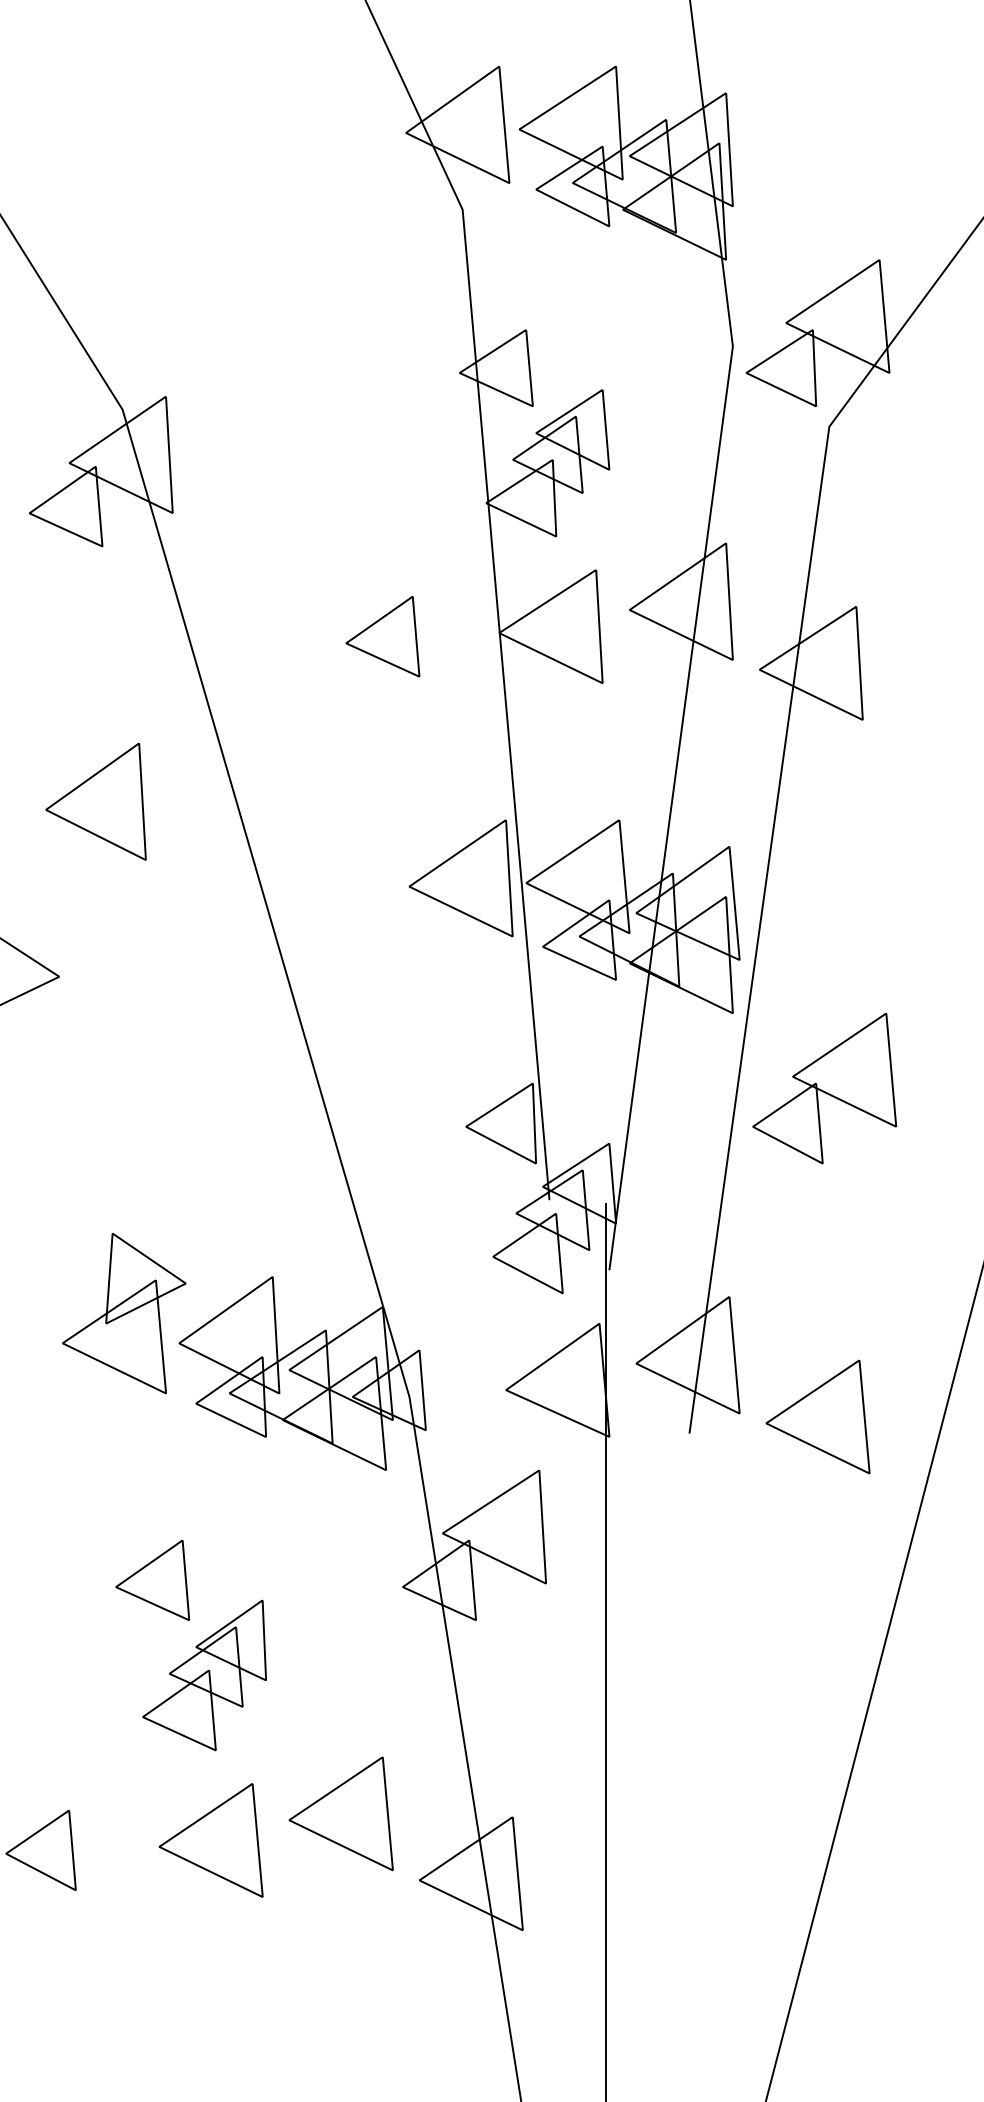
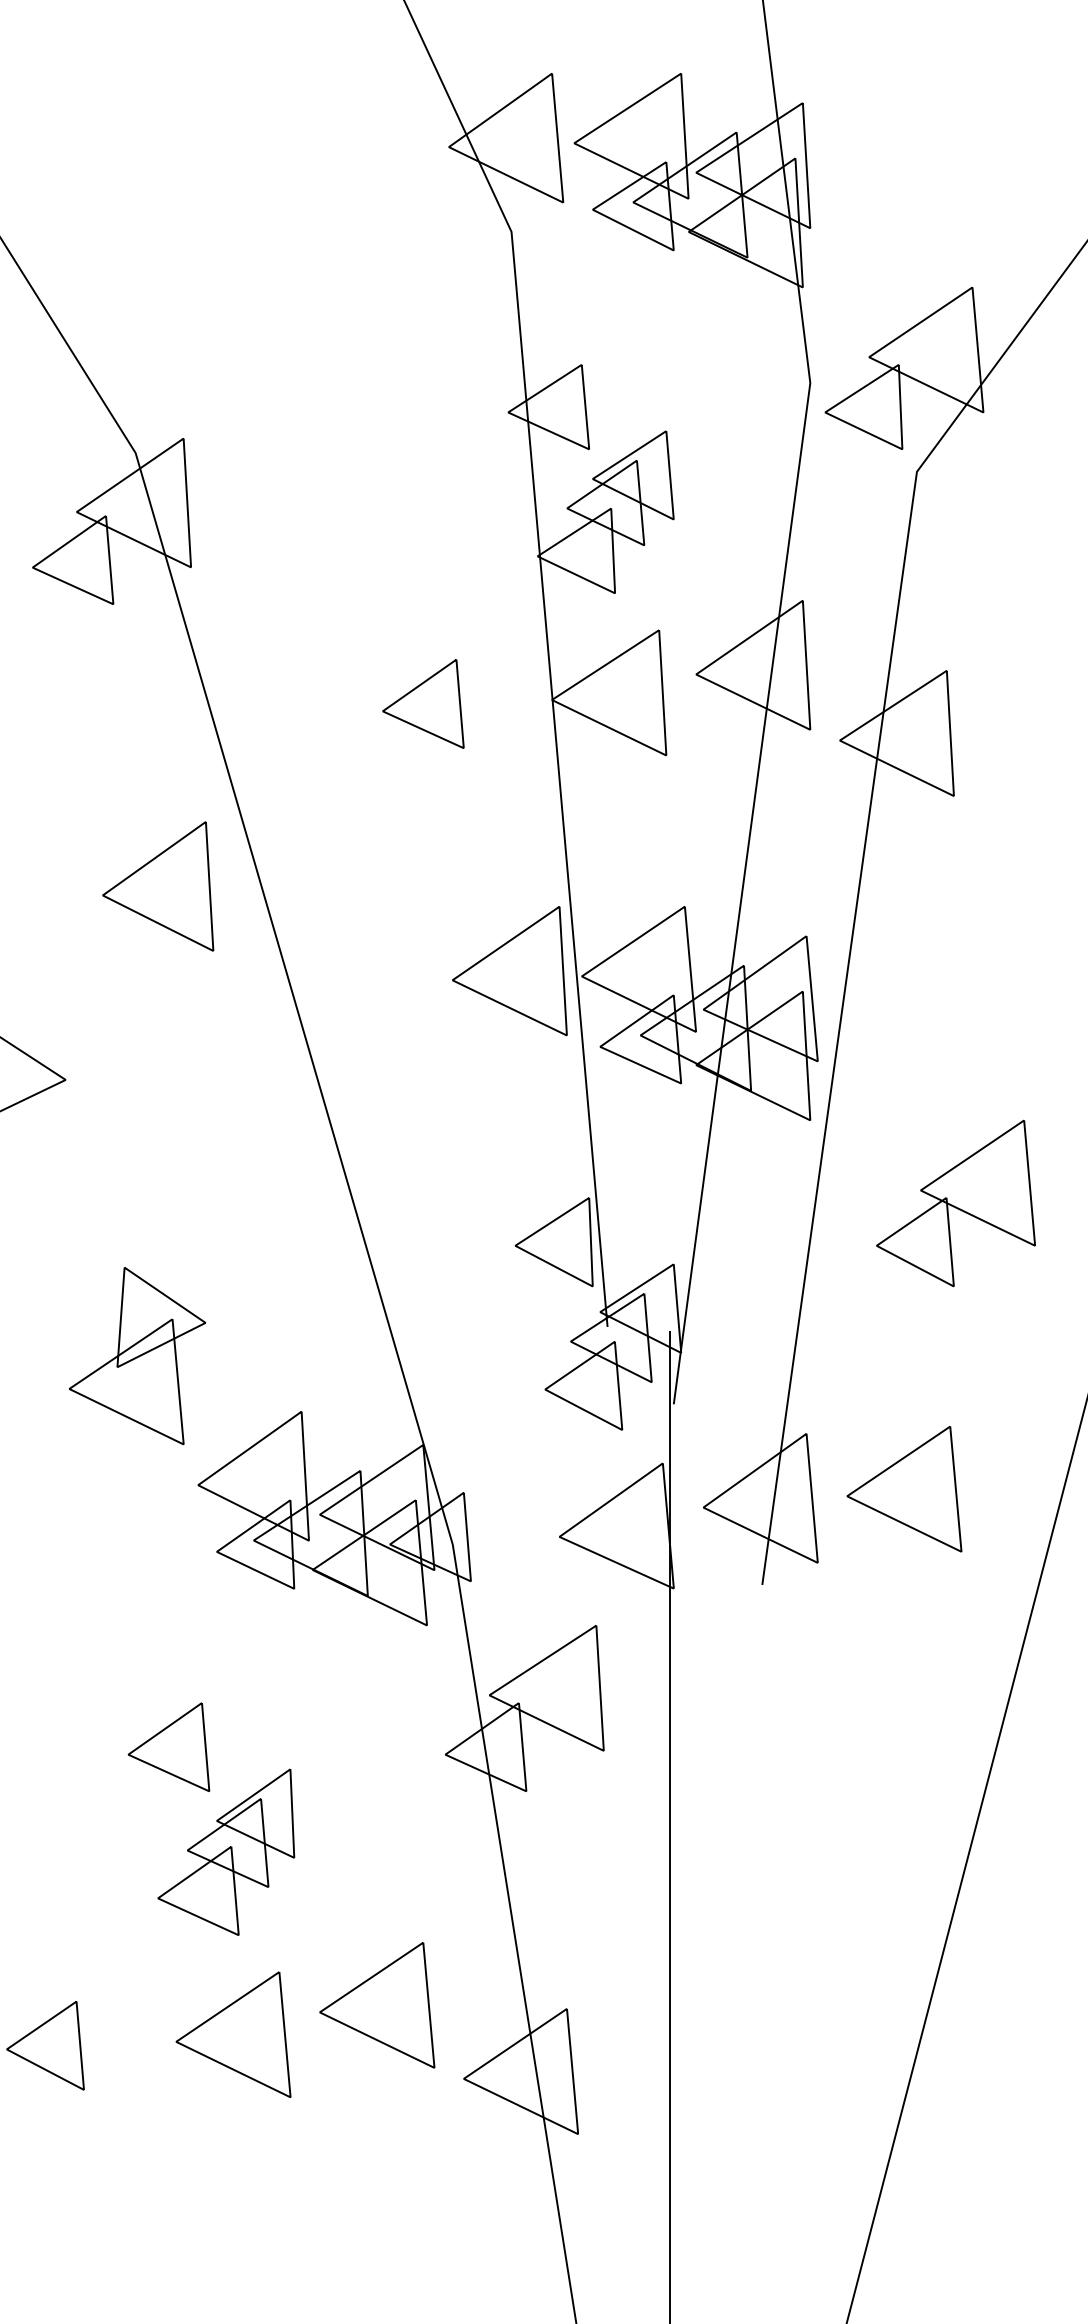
part: (95, 801) -> (157, 886), moved
part: (824, 1088) -> (955, 1203), moved
part: (124, 1313) -> (137, 1356), moved
part: (817, 1416) -> (903, 1488), moved

